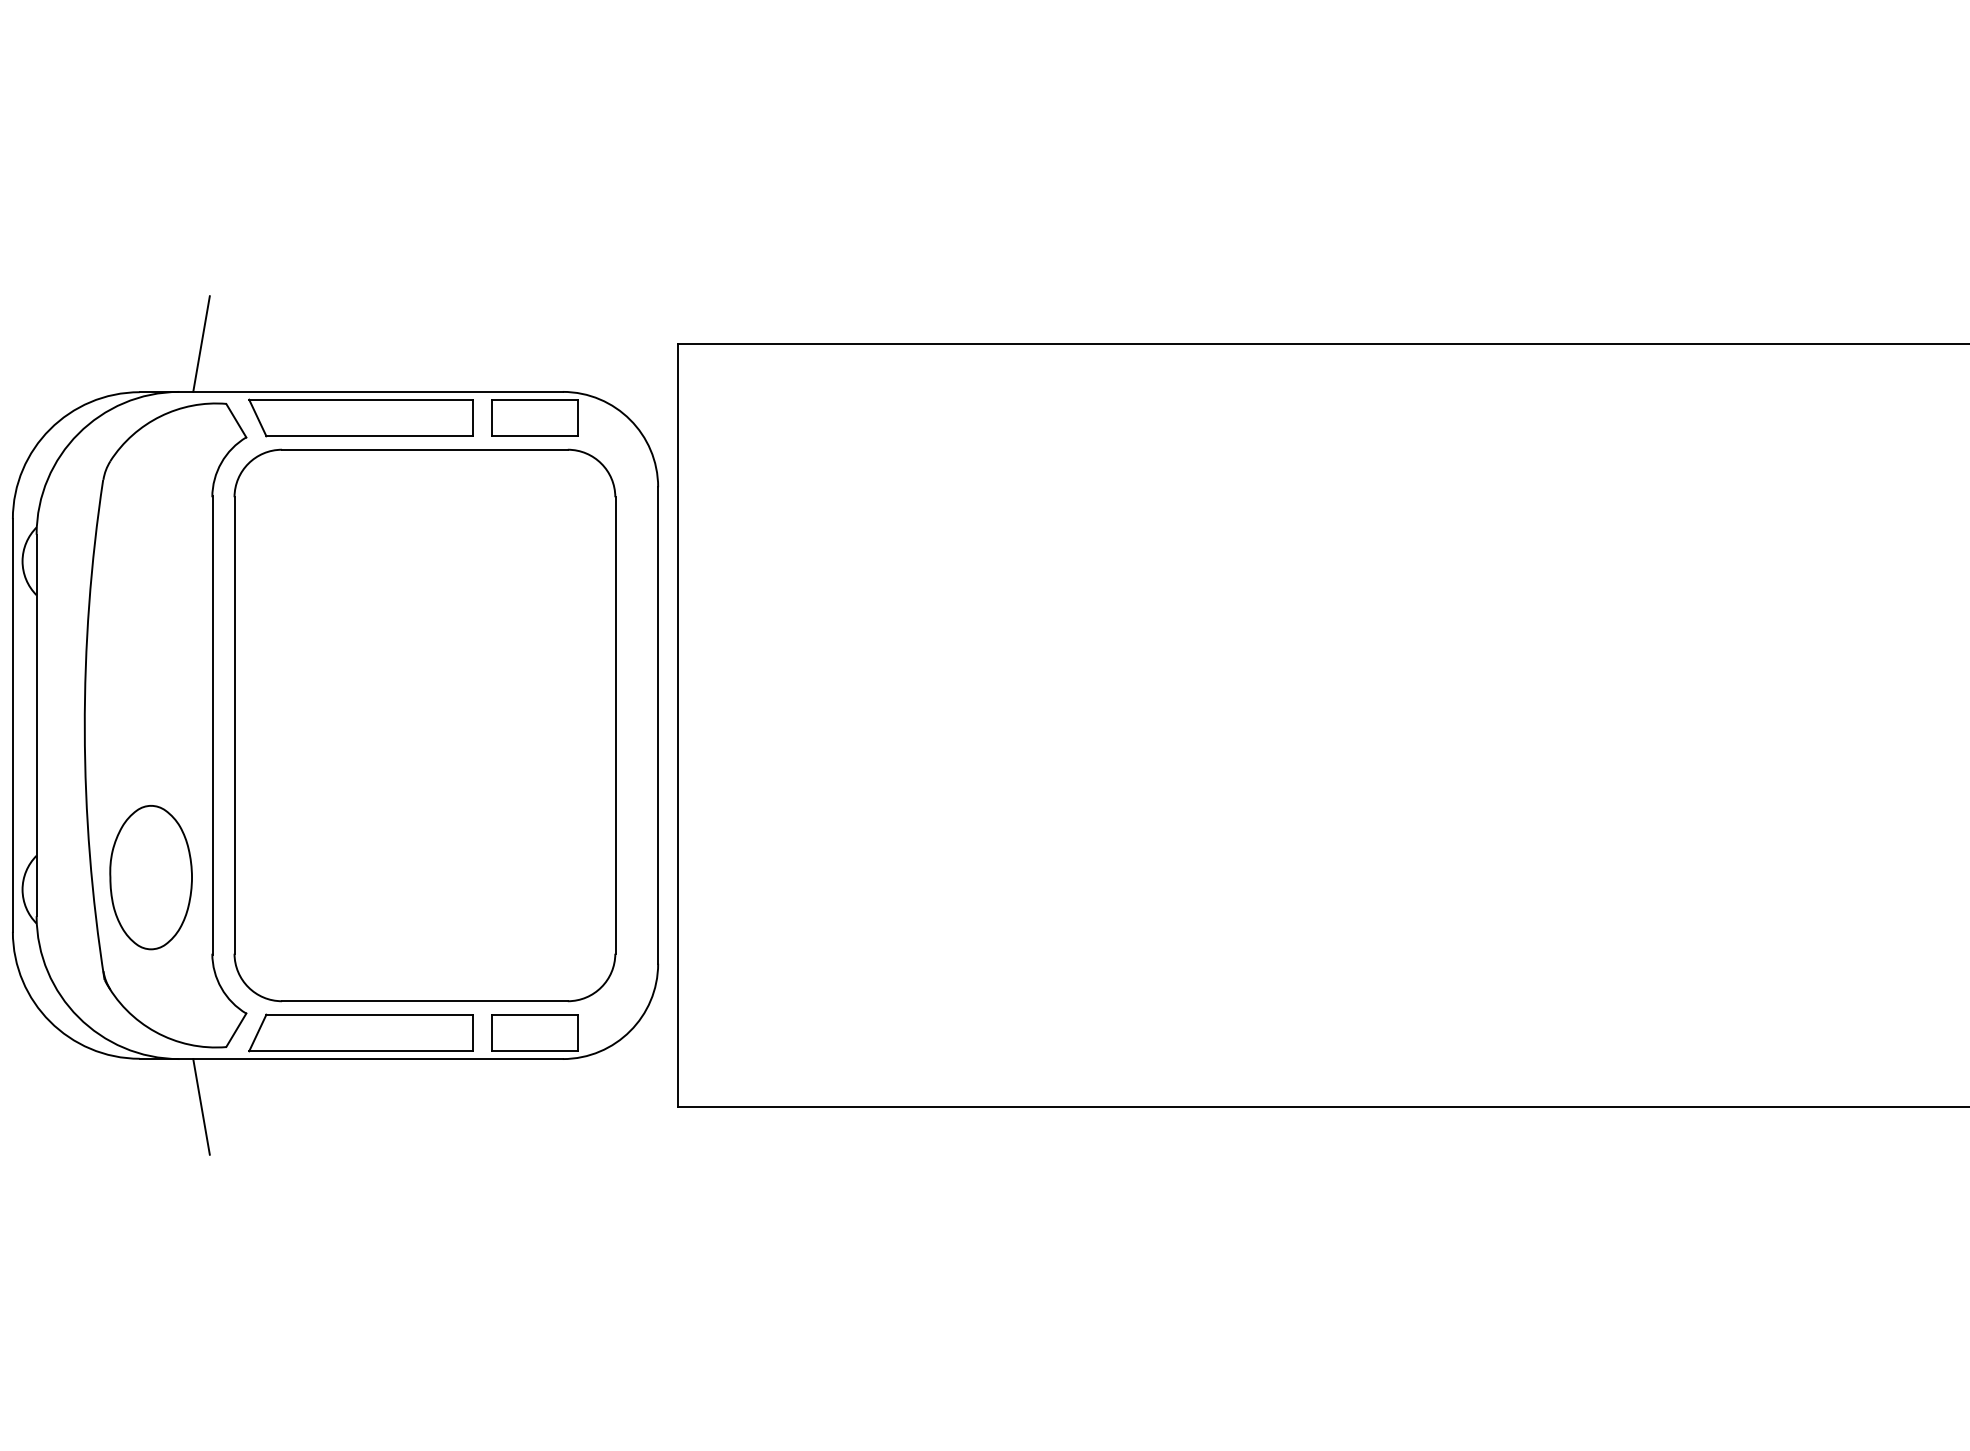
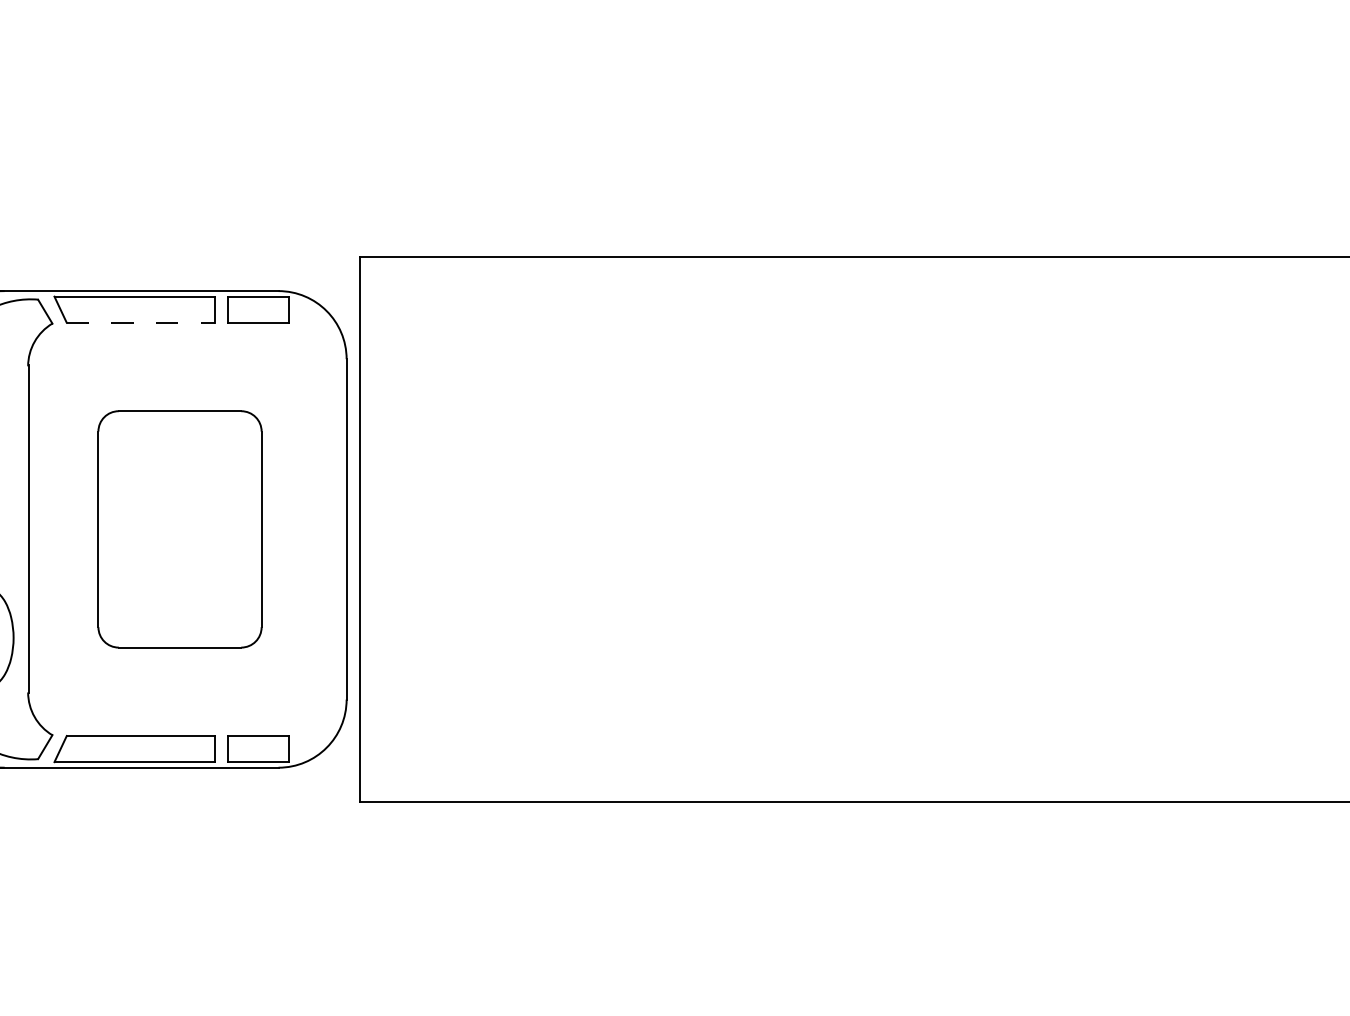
line: (201, 343) -> (20, 256), removed
line: (370, 436) -> (141, 322), solid -> dashed
part: (424, 725) -> (179, 529), size x0.6
line: (201, 1106) -> (20, 801), removed

